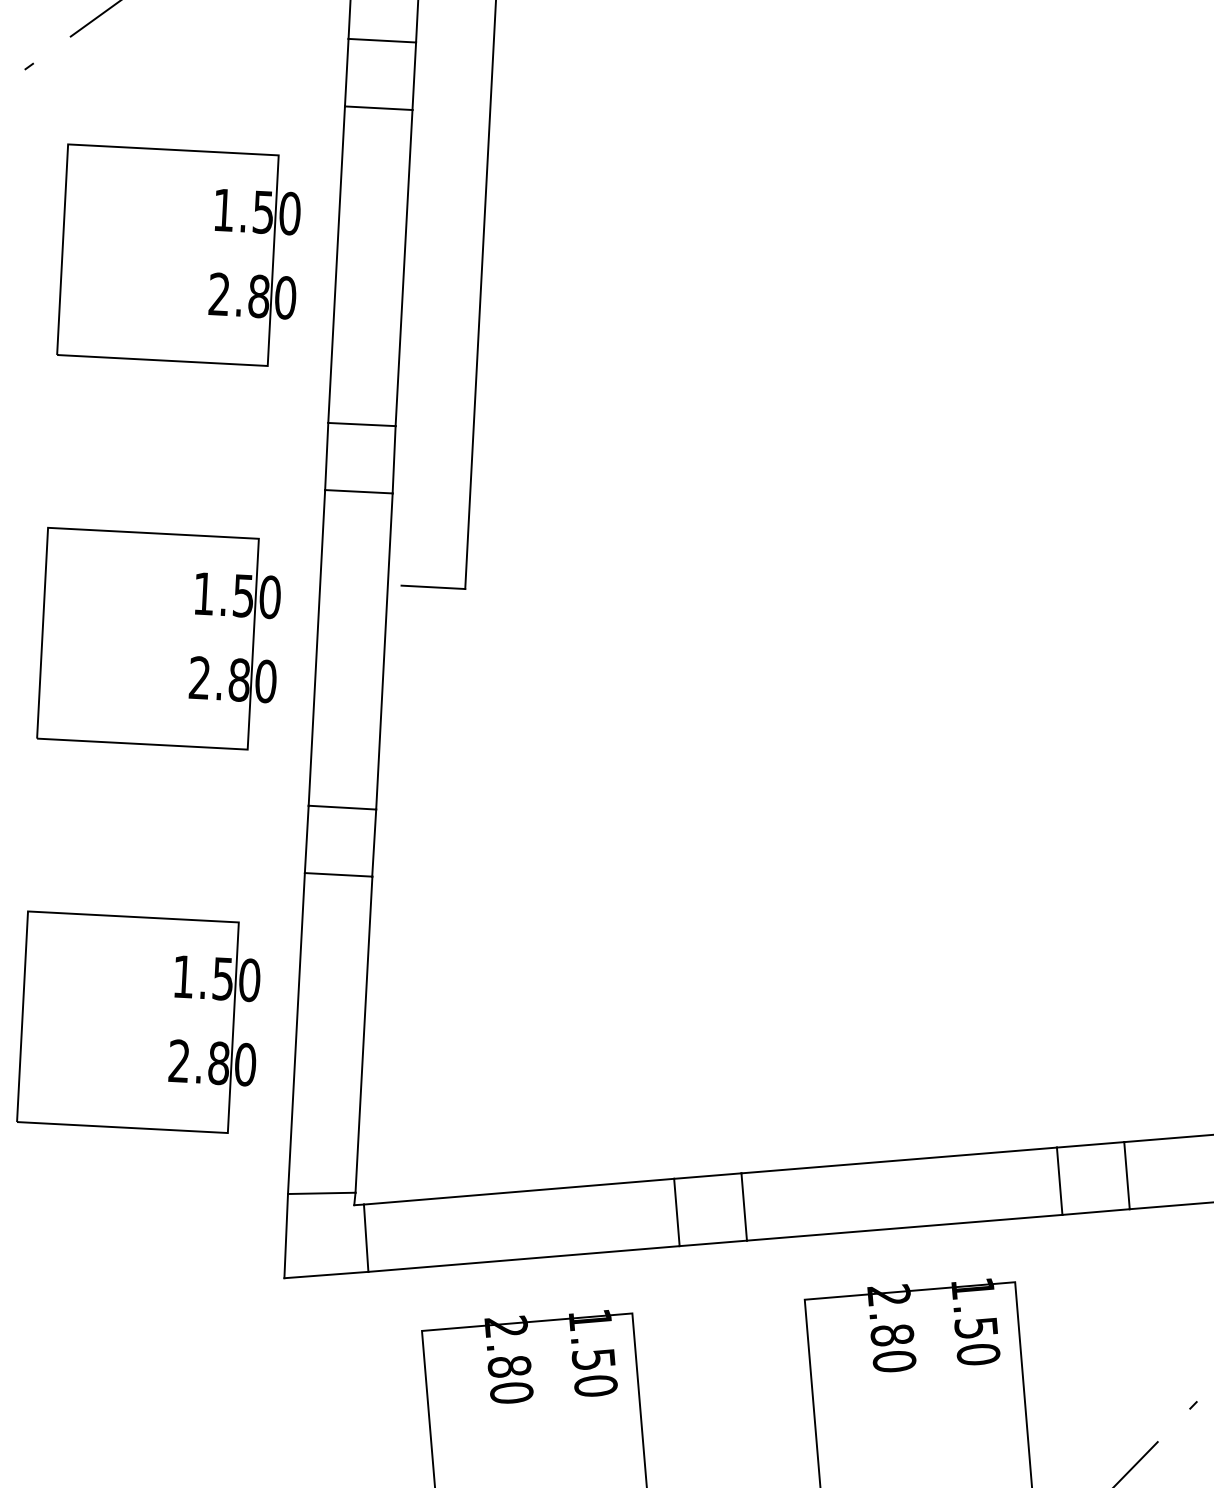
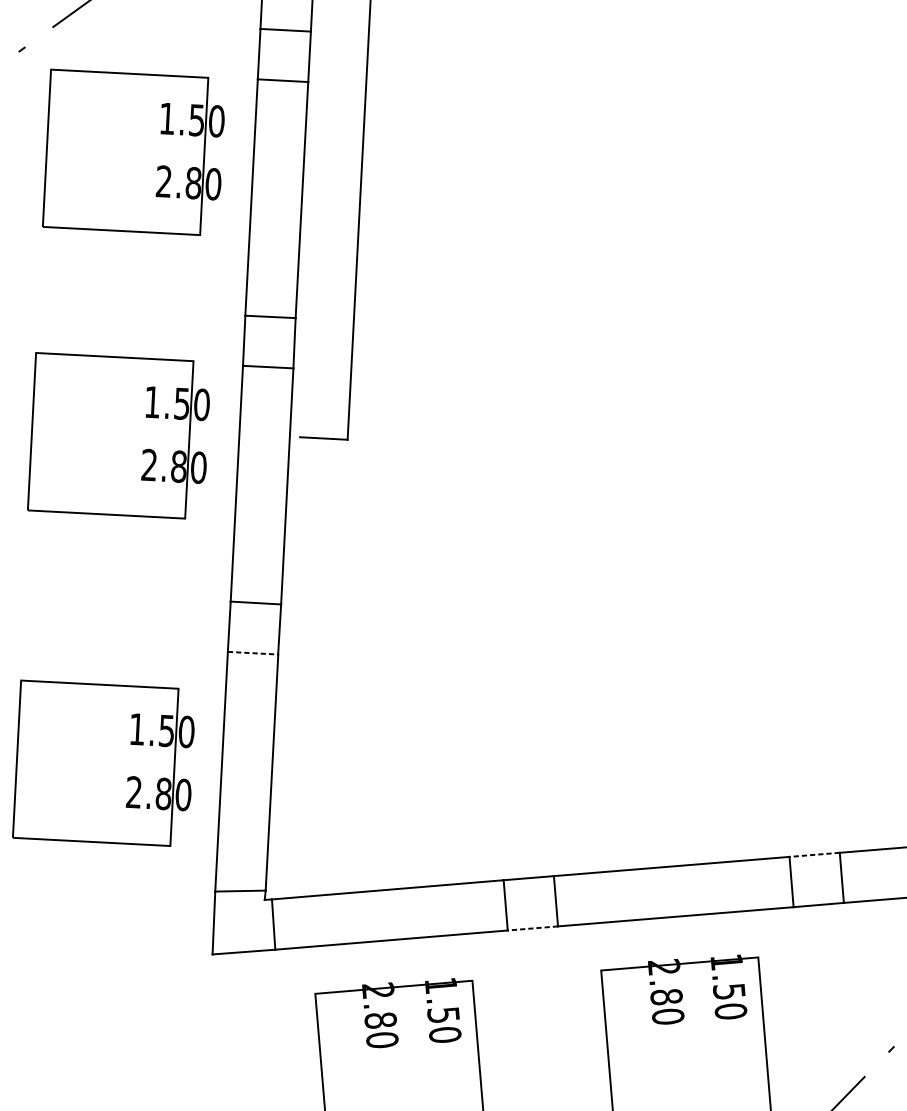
part: (178, 254) -> (133, 151), moved
part: (158, 638) -> (118, 435), moved
line: (338, 874) -> (252, 652), solid -> dashed
line: (1090, 1144) -> (814, 854), solid -> dashed
line: (713, 1243) -> (533, 928), solid -> dashed

